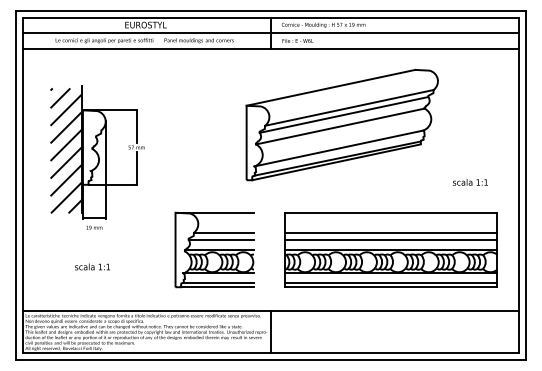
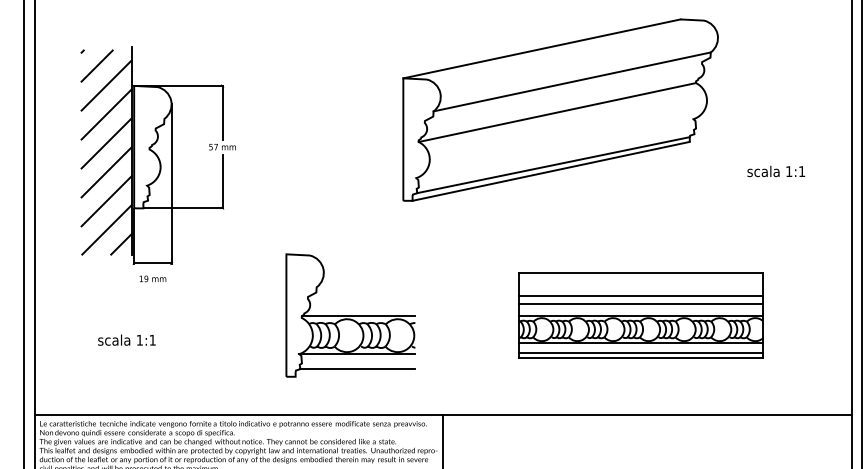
line: (343, 114) -> (562, 92), removed
line: (338, 148) -> (554, 148), removed
text: (470, 182) -> (776, 171), moved
line: (214, 212) -> (350, 253), removed
line: (223, 232) -> (365, 286), removed
line: (220, 239) -> (360, 298), removed
part: (390, 249) -> (639, 314), size x0.7
text: (92, 266) -> (126, 339), moved
line: (217, 287) -> (355, 377), removed

